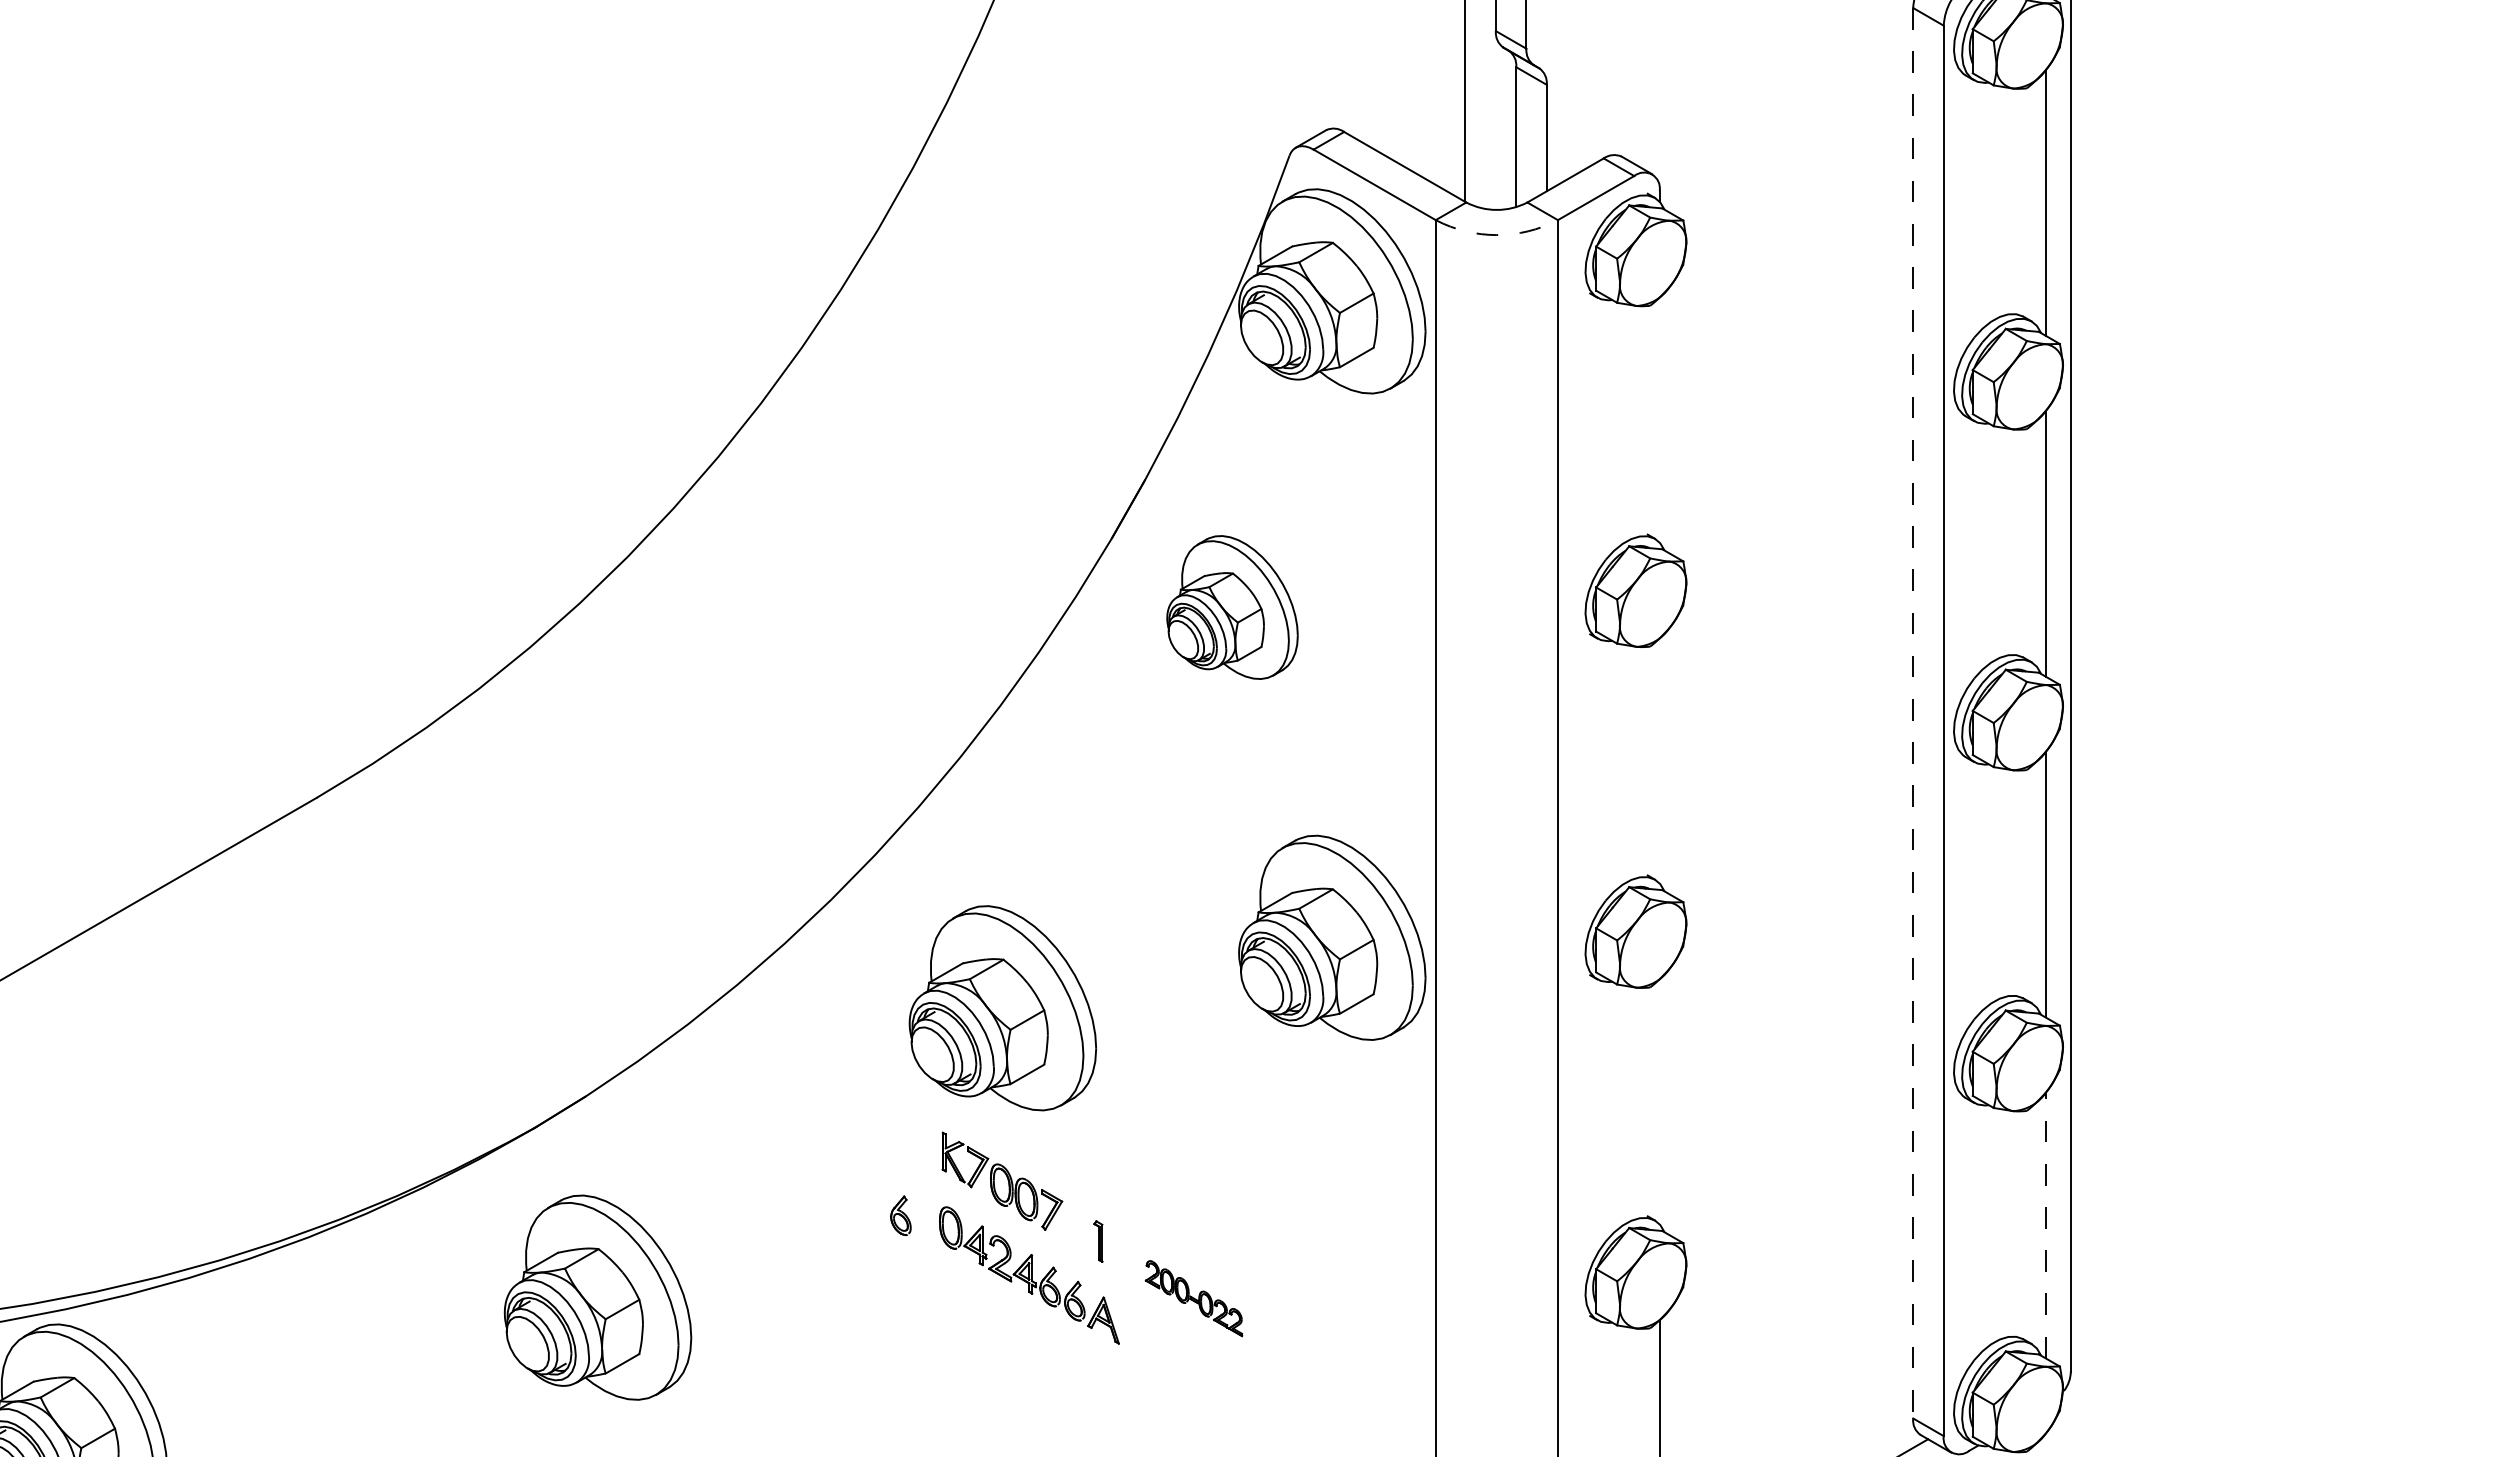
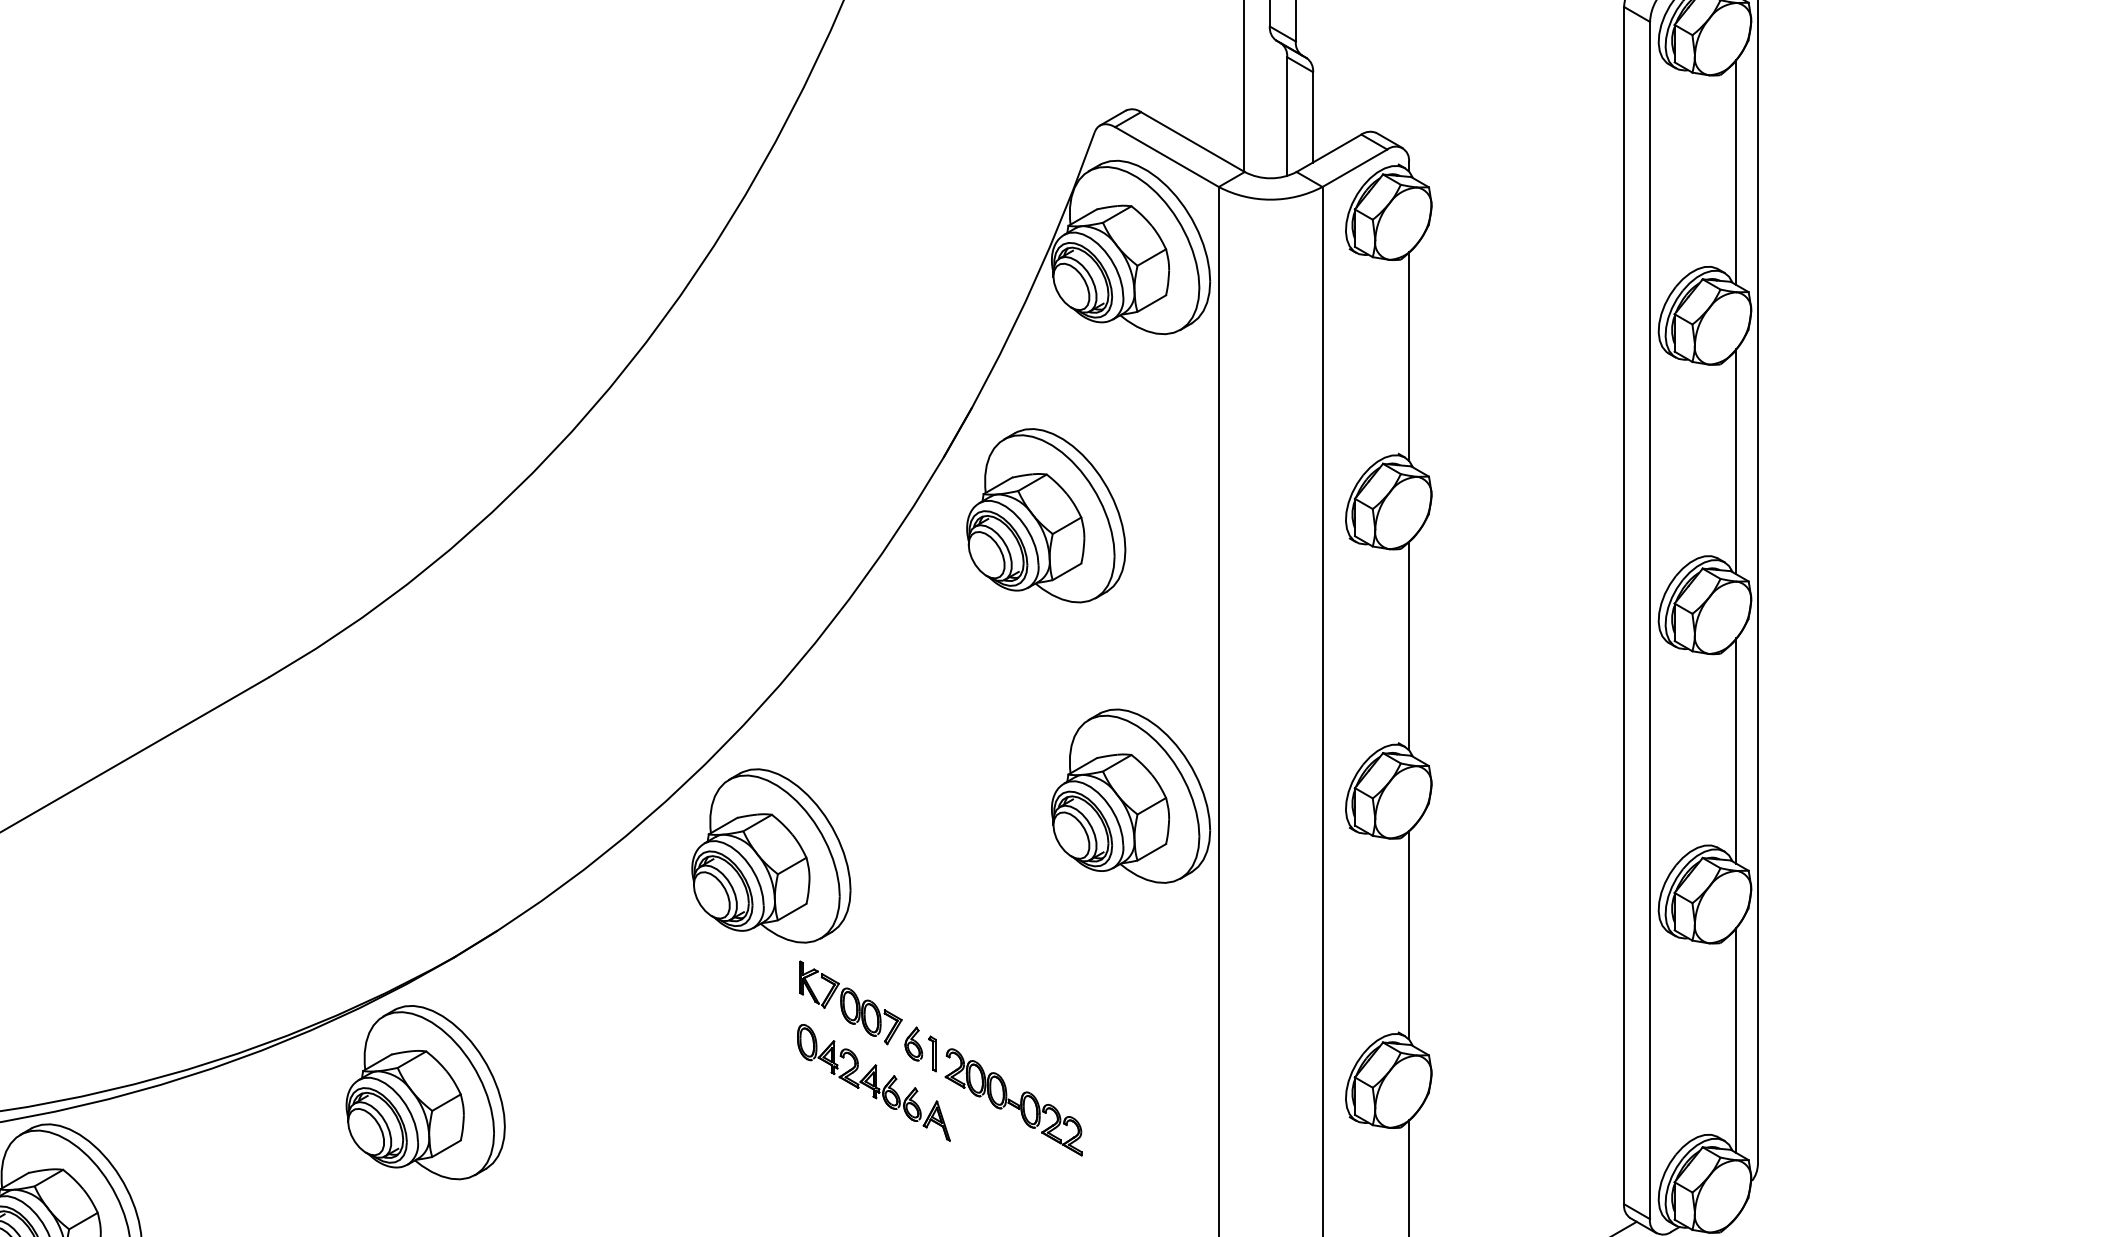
arc: (1496, 234) -> (1270, 199), dashed -> solid
line: (1659, 419) -> (1408, 356), added
part: (1232, 607) -> (1046, 515), size x1.43
line: (1913, 713) -> (1624, 605), dashed -> solid
line: (1659, 760) -> (1408, 645), added
part: (1003, 1007) -> (771, 855), moved
line: (1659, 1100) -> (1408, 934), added
part: (900, 1215) -> (913, 1043), moved
line: (2045, 1225) -> (1736, 1040), dashed -> solid
part: (597, 1297) -> (425, 1092), moved
part: (1193, 1298) -> (1013, 1102), size x1.67

